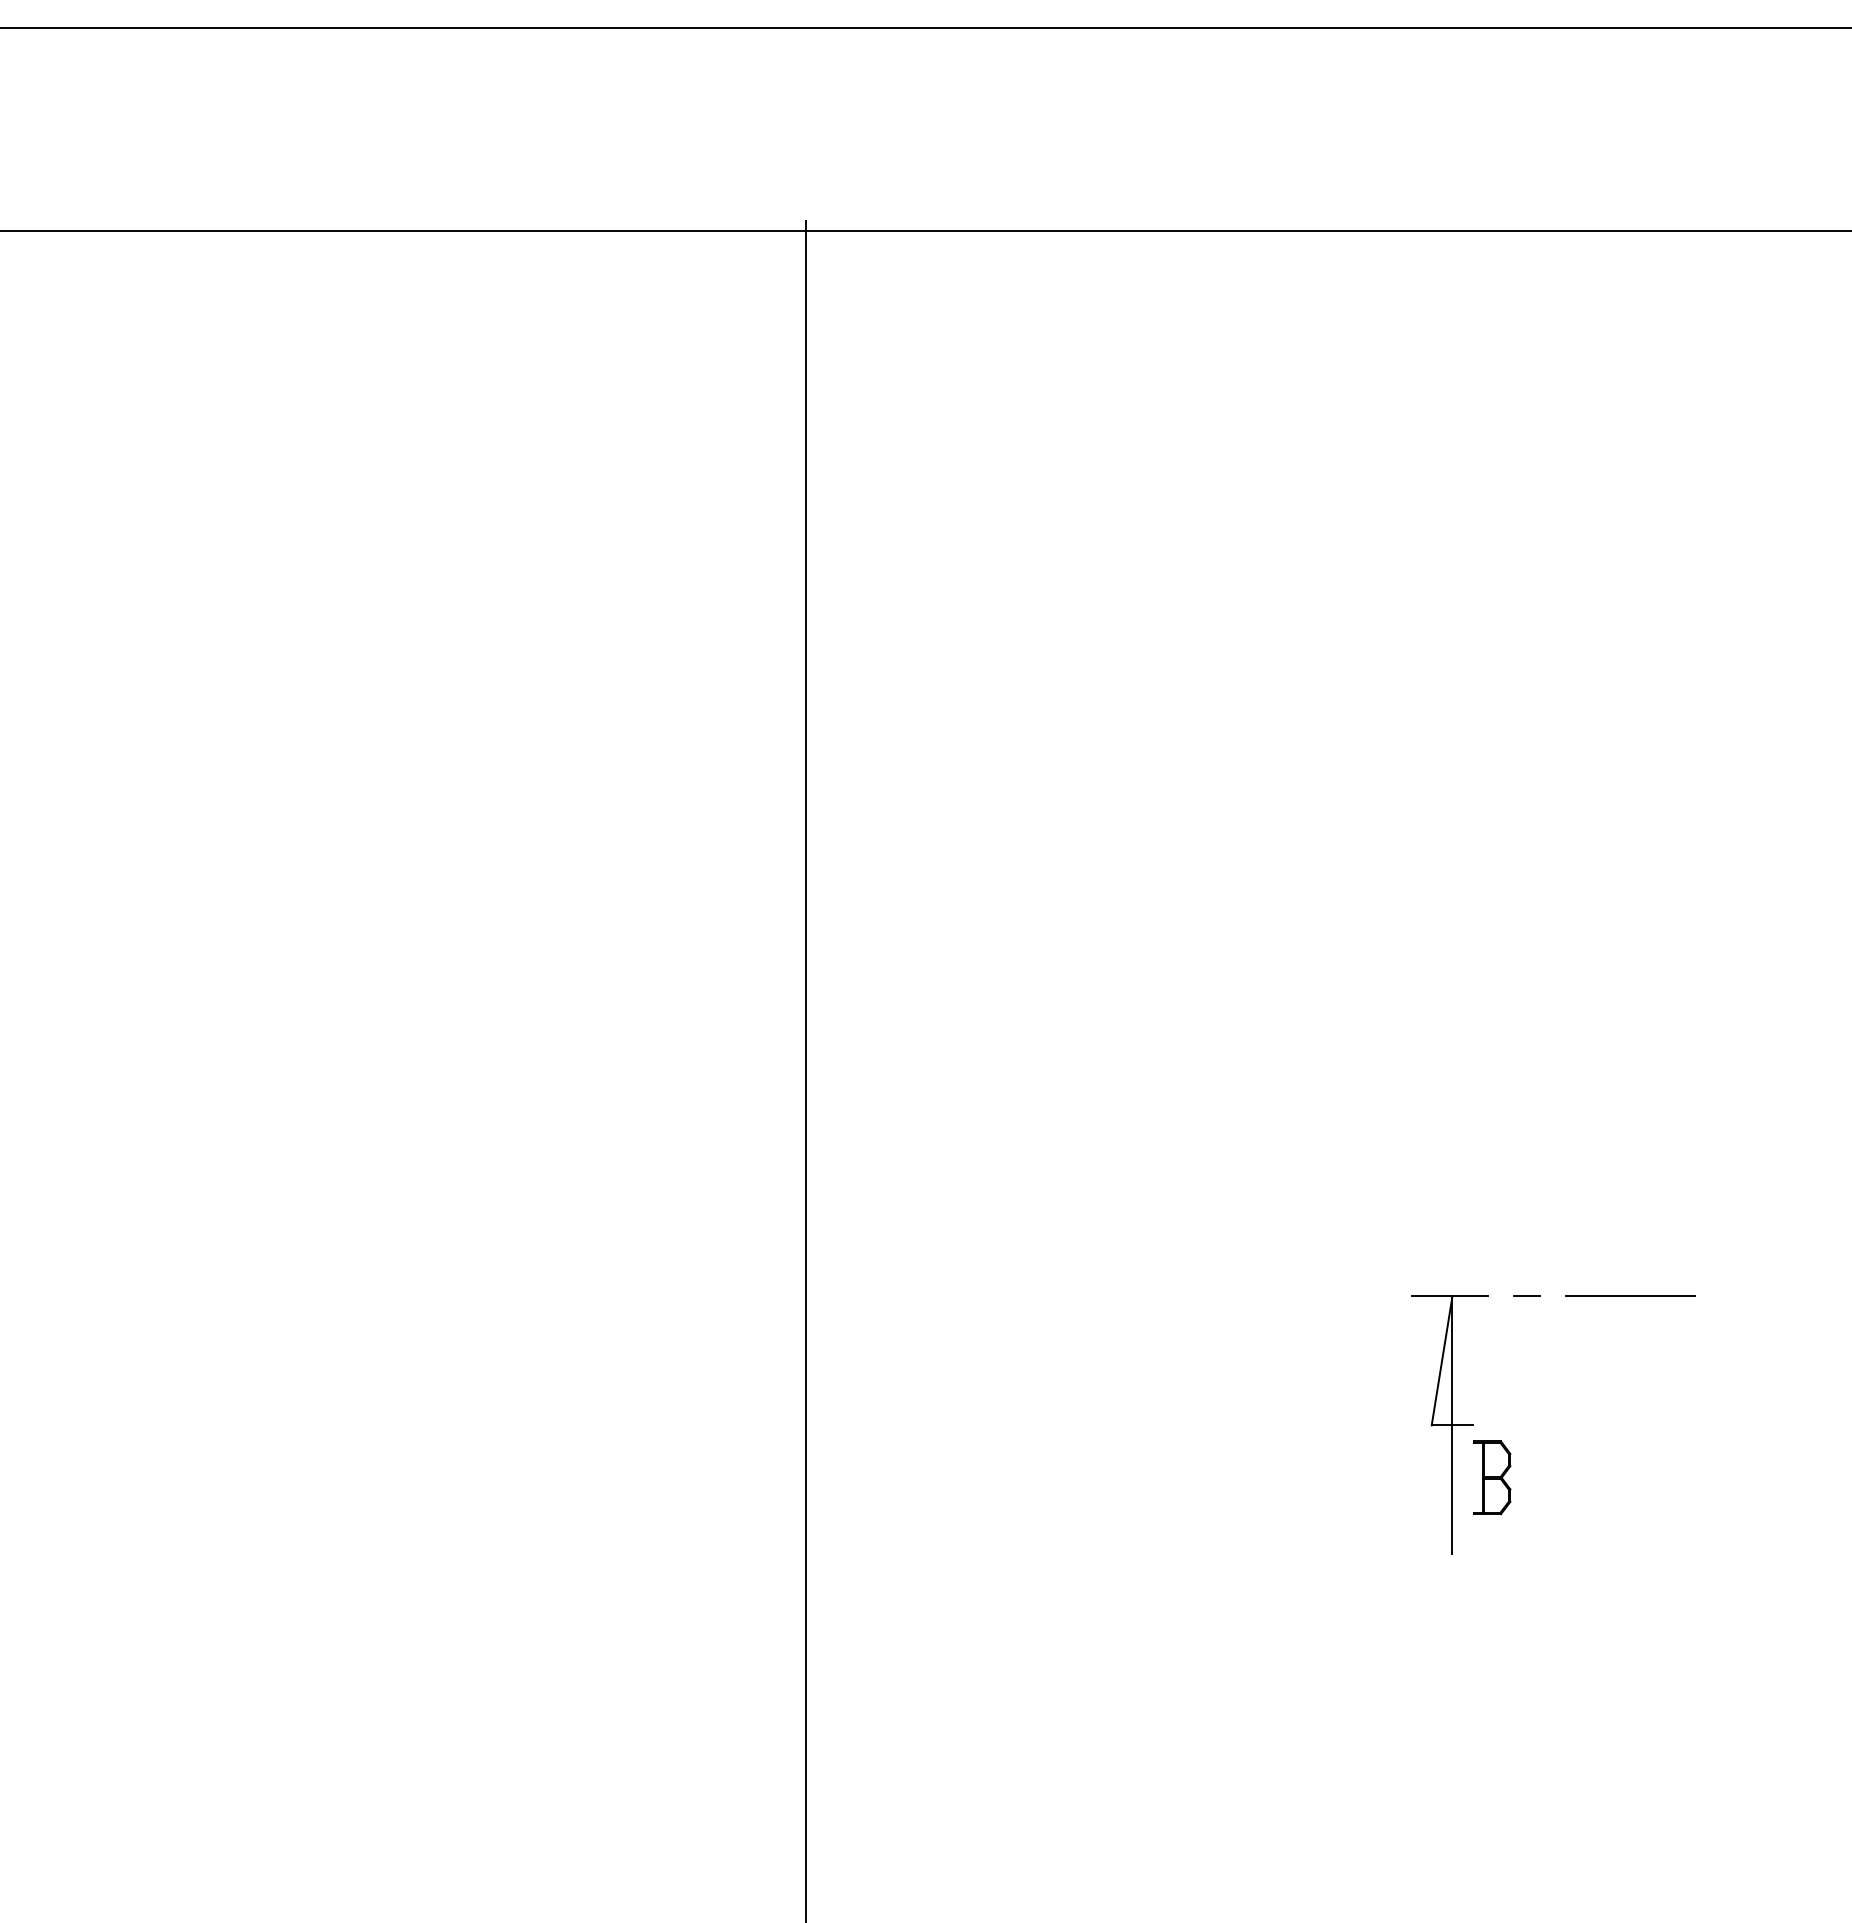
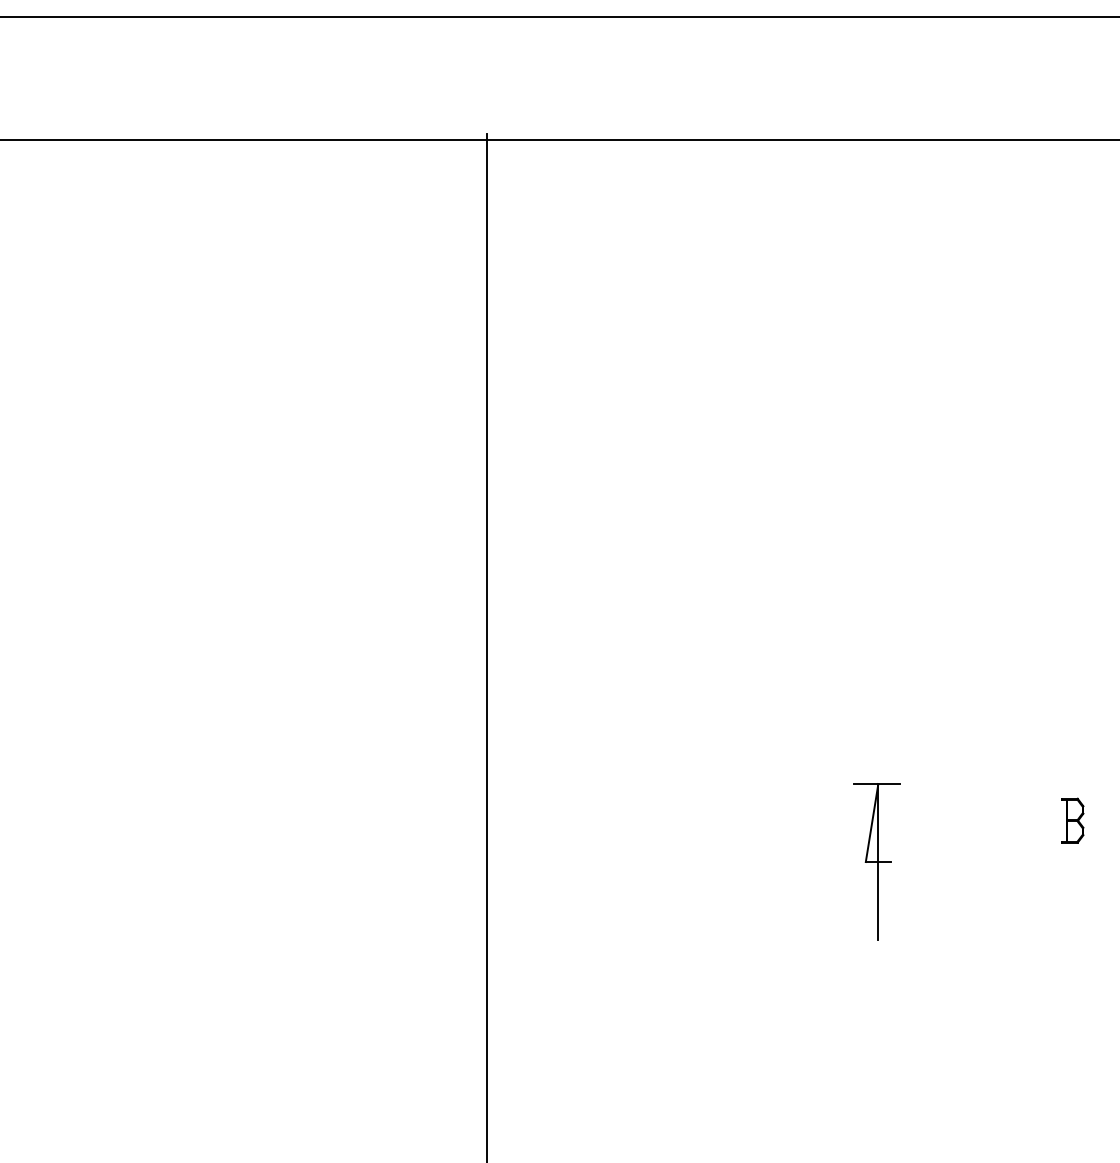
line: (1527, 1295) -> (923, 783), removed
line: (1629, 1297) -> (985, 784), removed
part: (1492, 1477) -> (1072, 820), moved

